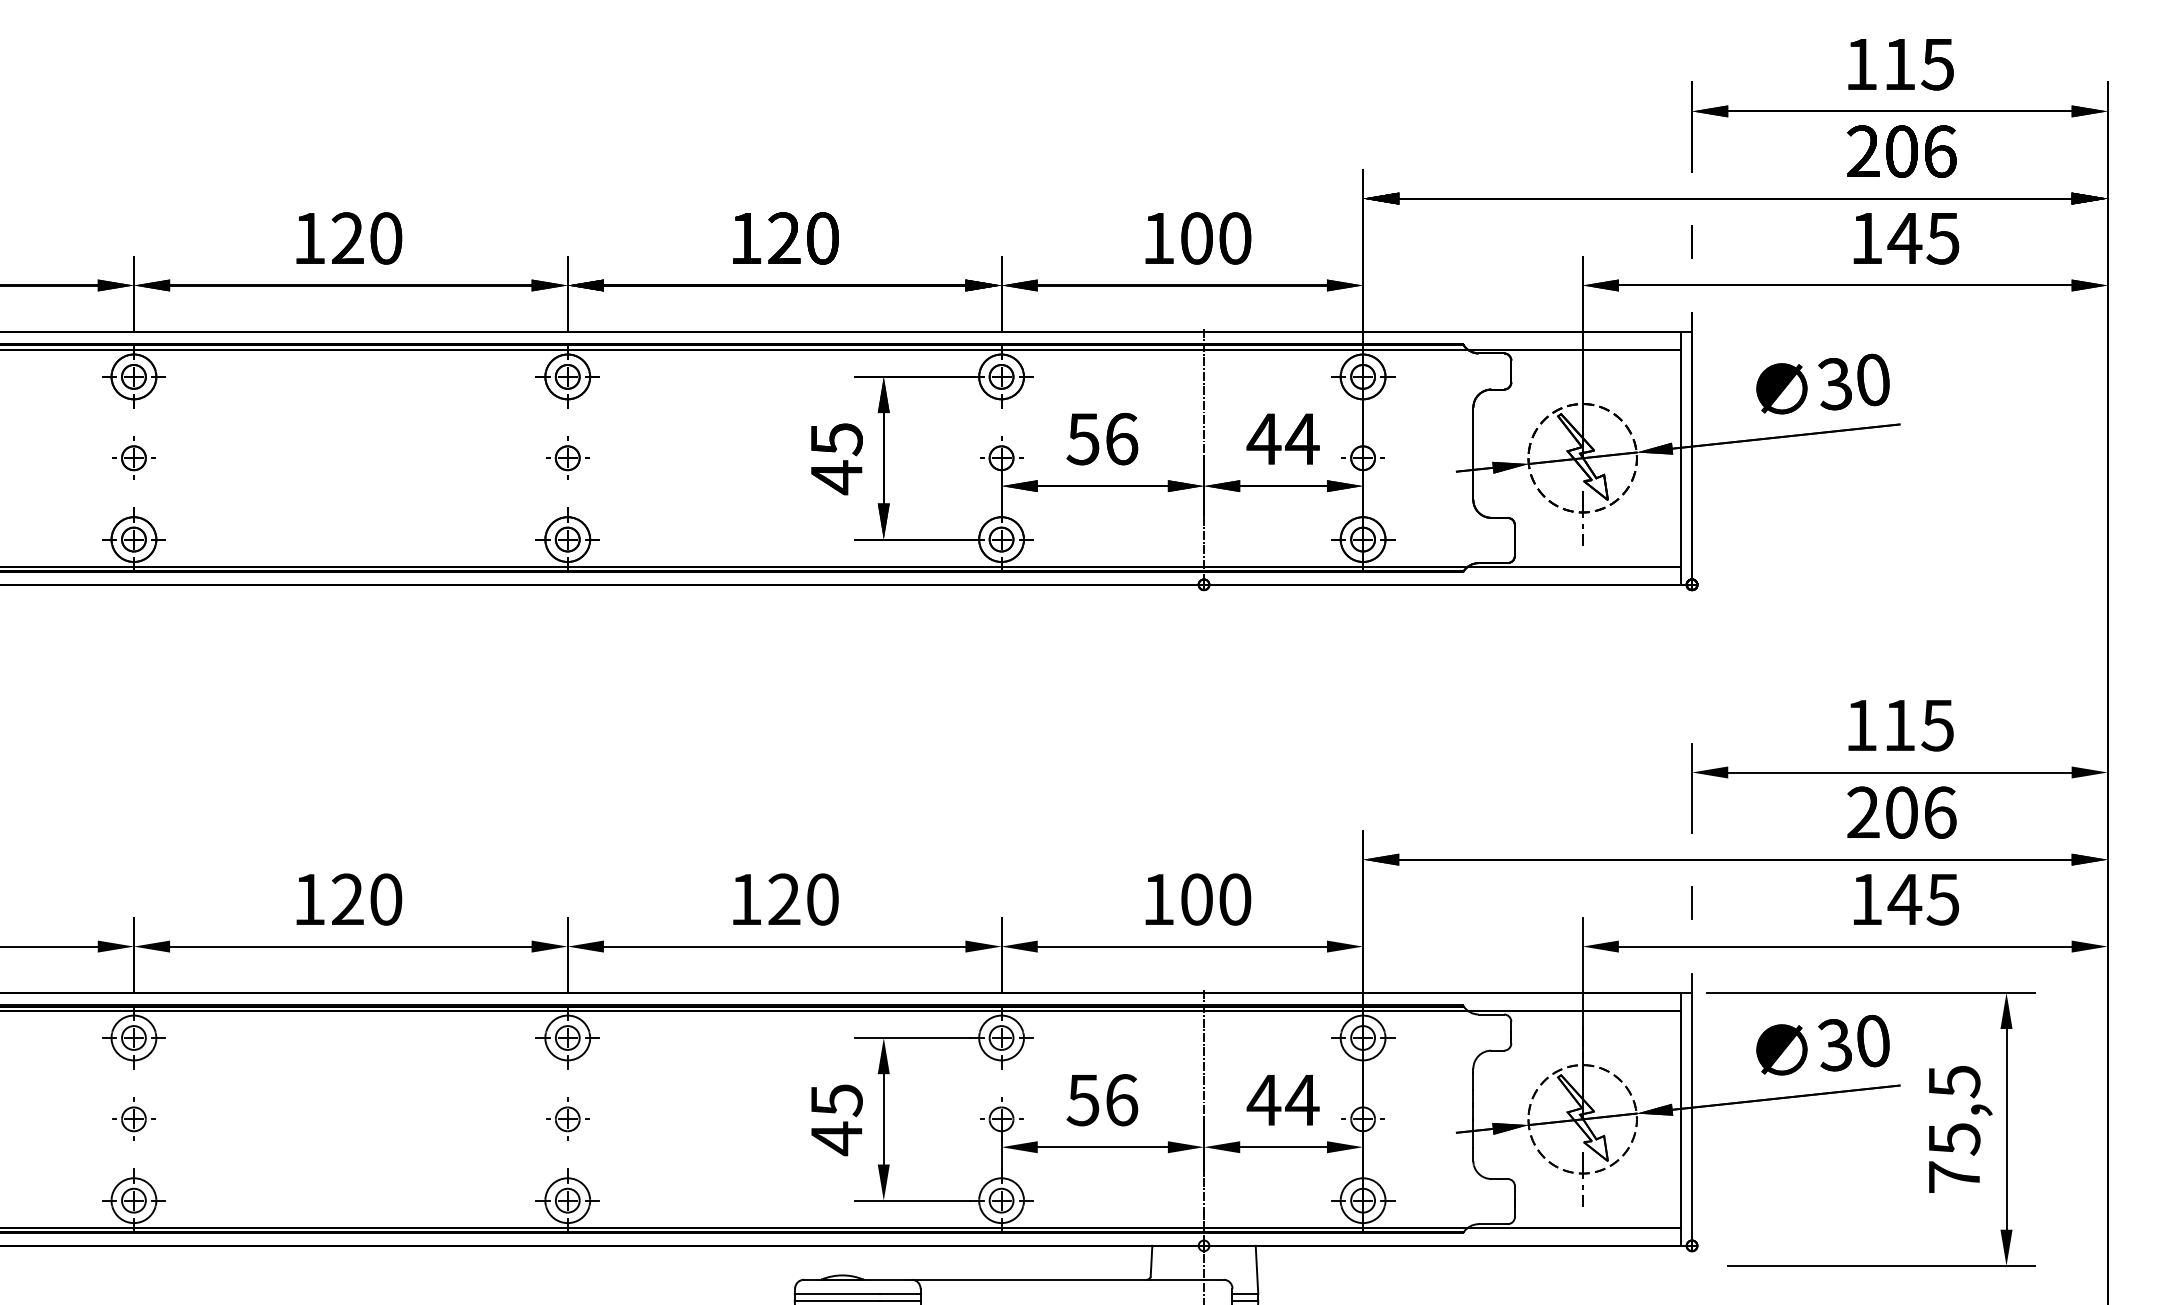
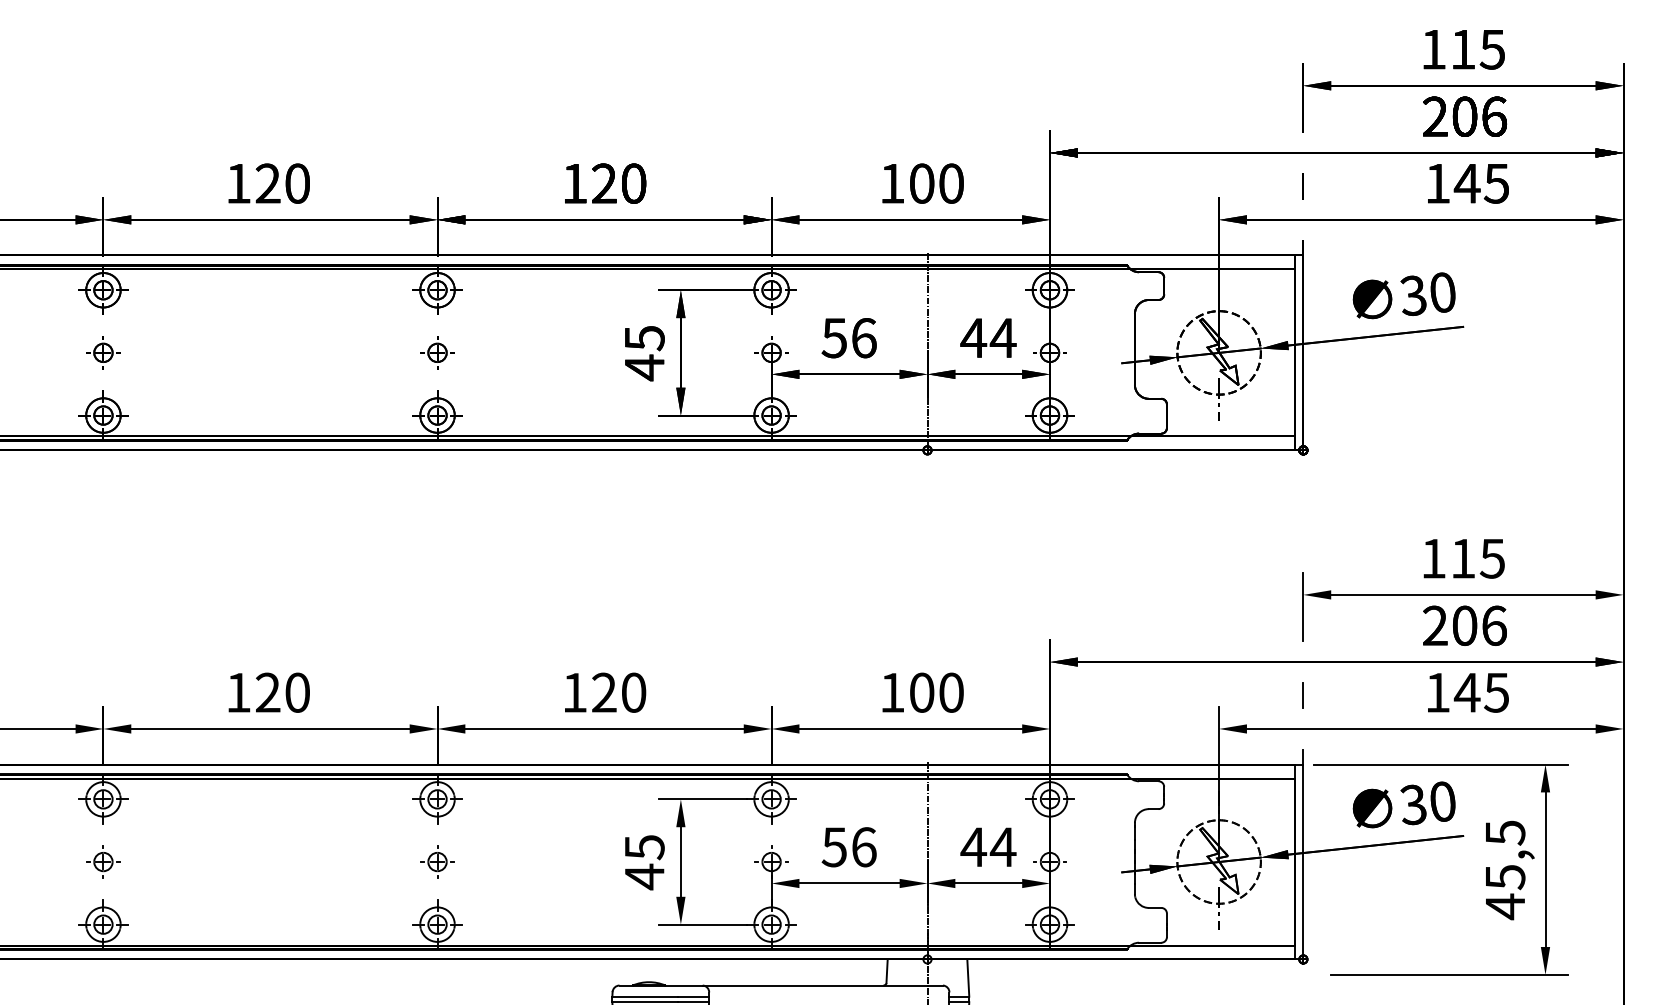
text: (1954, 1177) -> (1505, 906), 75,5 -> 45,5

